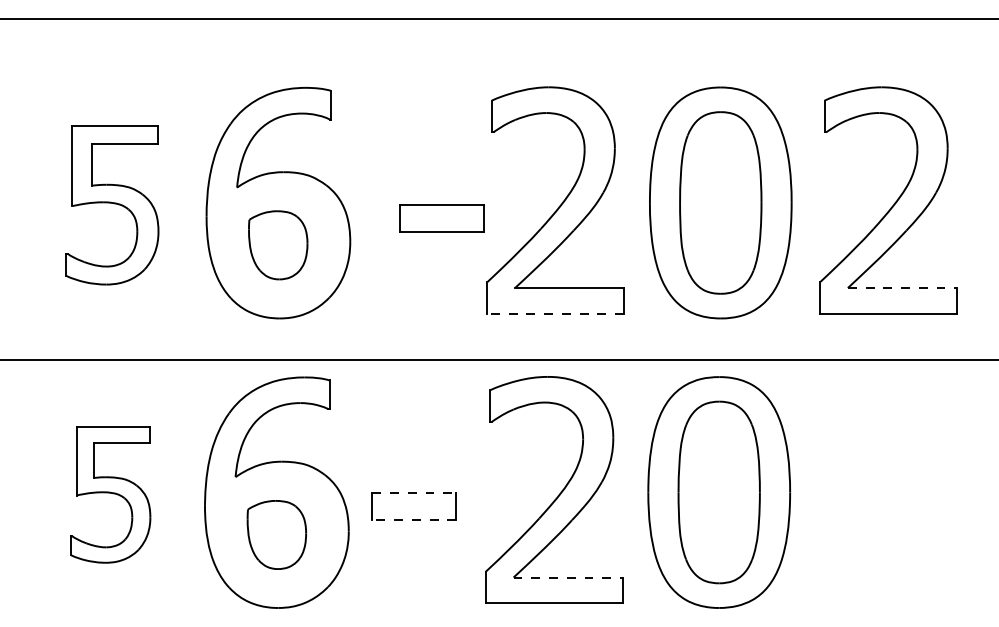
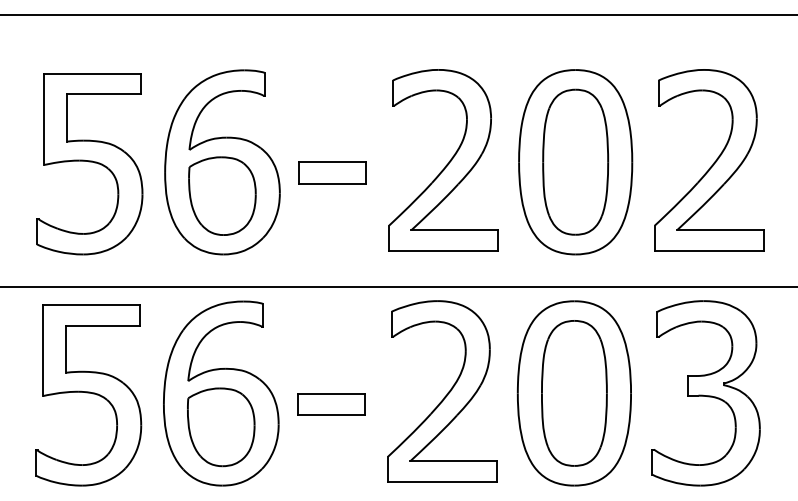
part: (112, 205) -> (90, 164), size x1.43
part: (441, 218) -> (331, 173), moved
part: (277, 244) -> (221, 195), size x1.43
line: (902, 288) -> (720, 230), dashed -> solid
line: (555, 313) -> (443, 250), dashed -> solid
line: (414, 492) -> (331, 393), dashed -> solid
part: (884, 492) -> (706, 393), added
part: (110, 494) -> (88, 395), size x1.67
line: (414, 519) -> (331, 414), dashed -> solid
part: (276, 534) -> (220, 426), size x1.43
line: (568, 577) -> (454, 461), dashed -> solid

